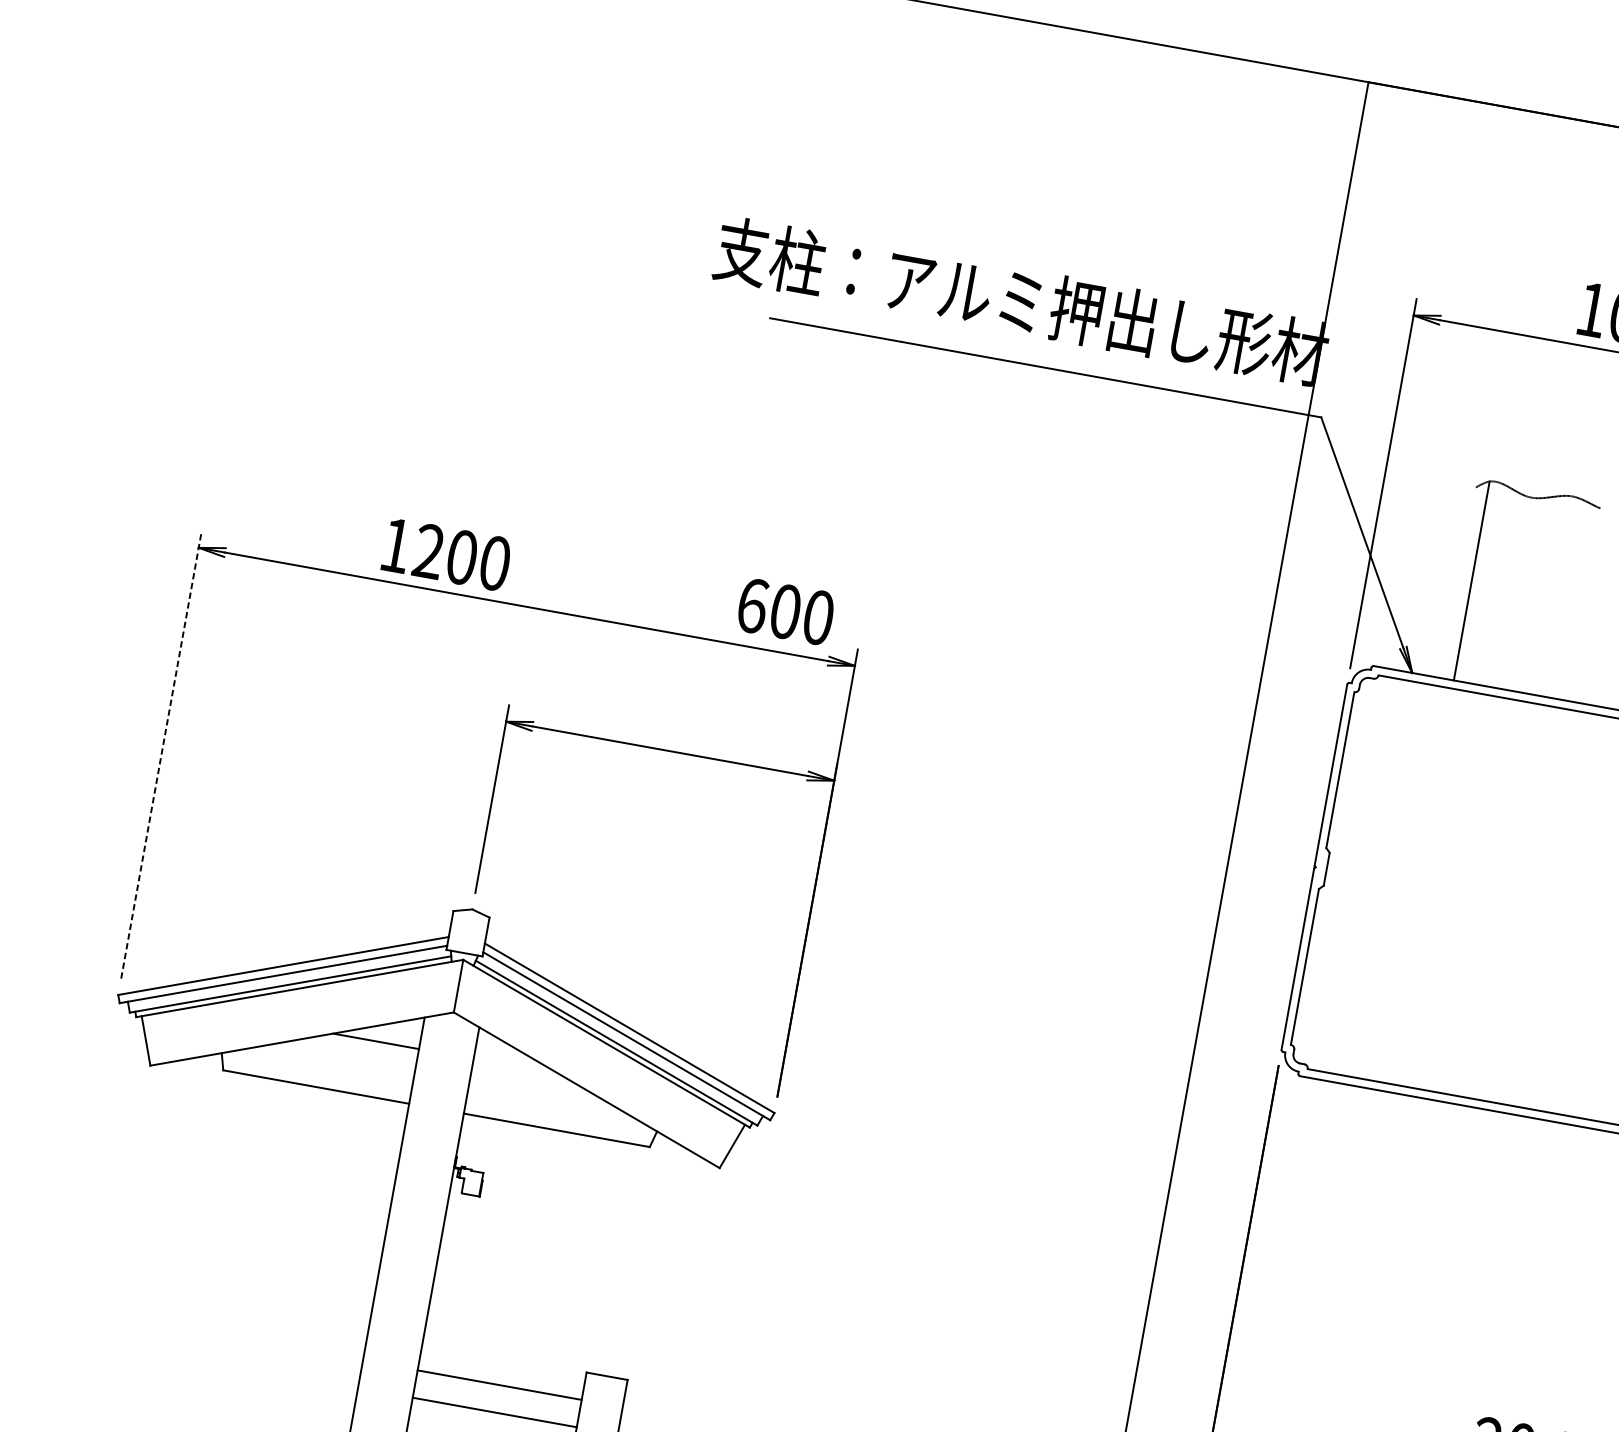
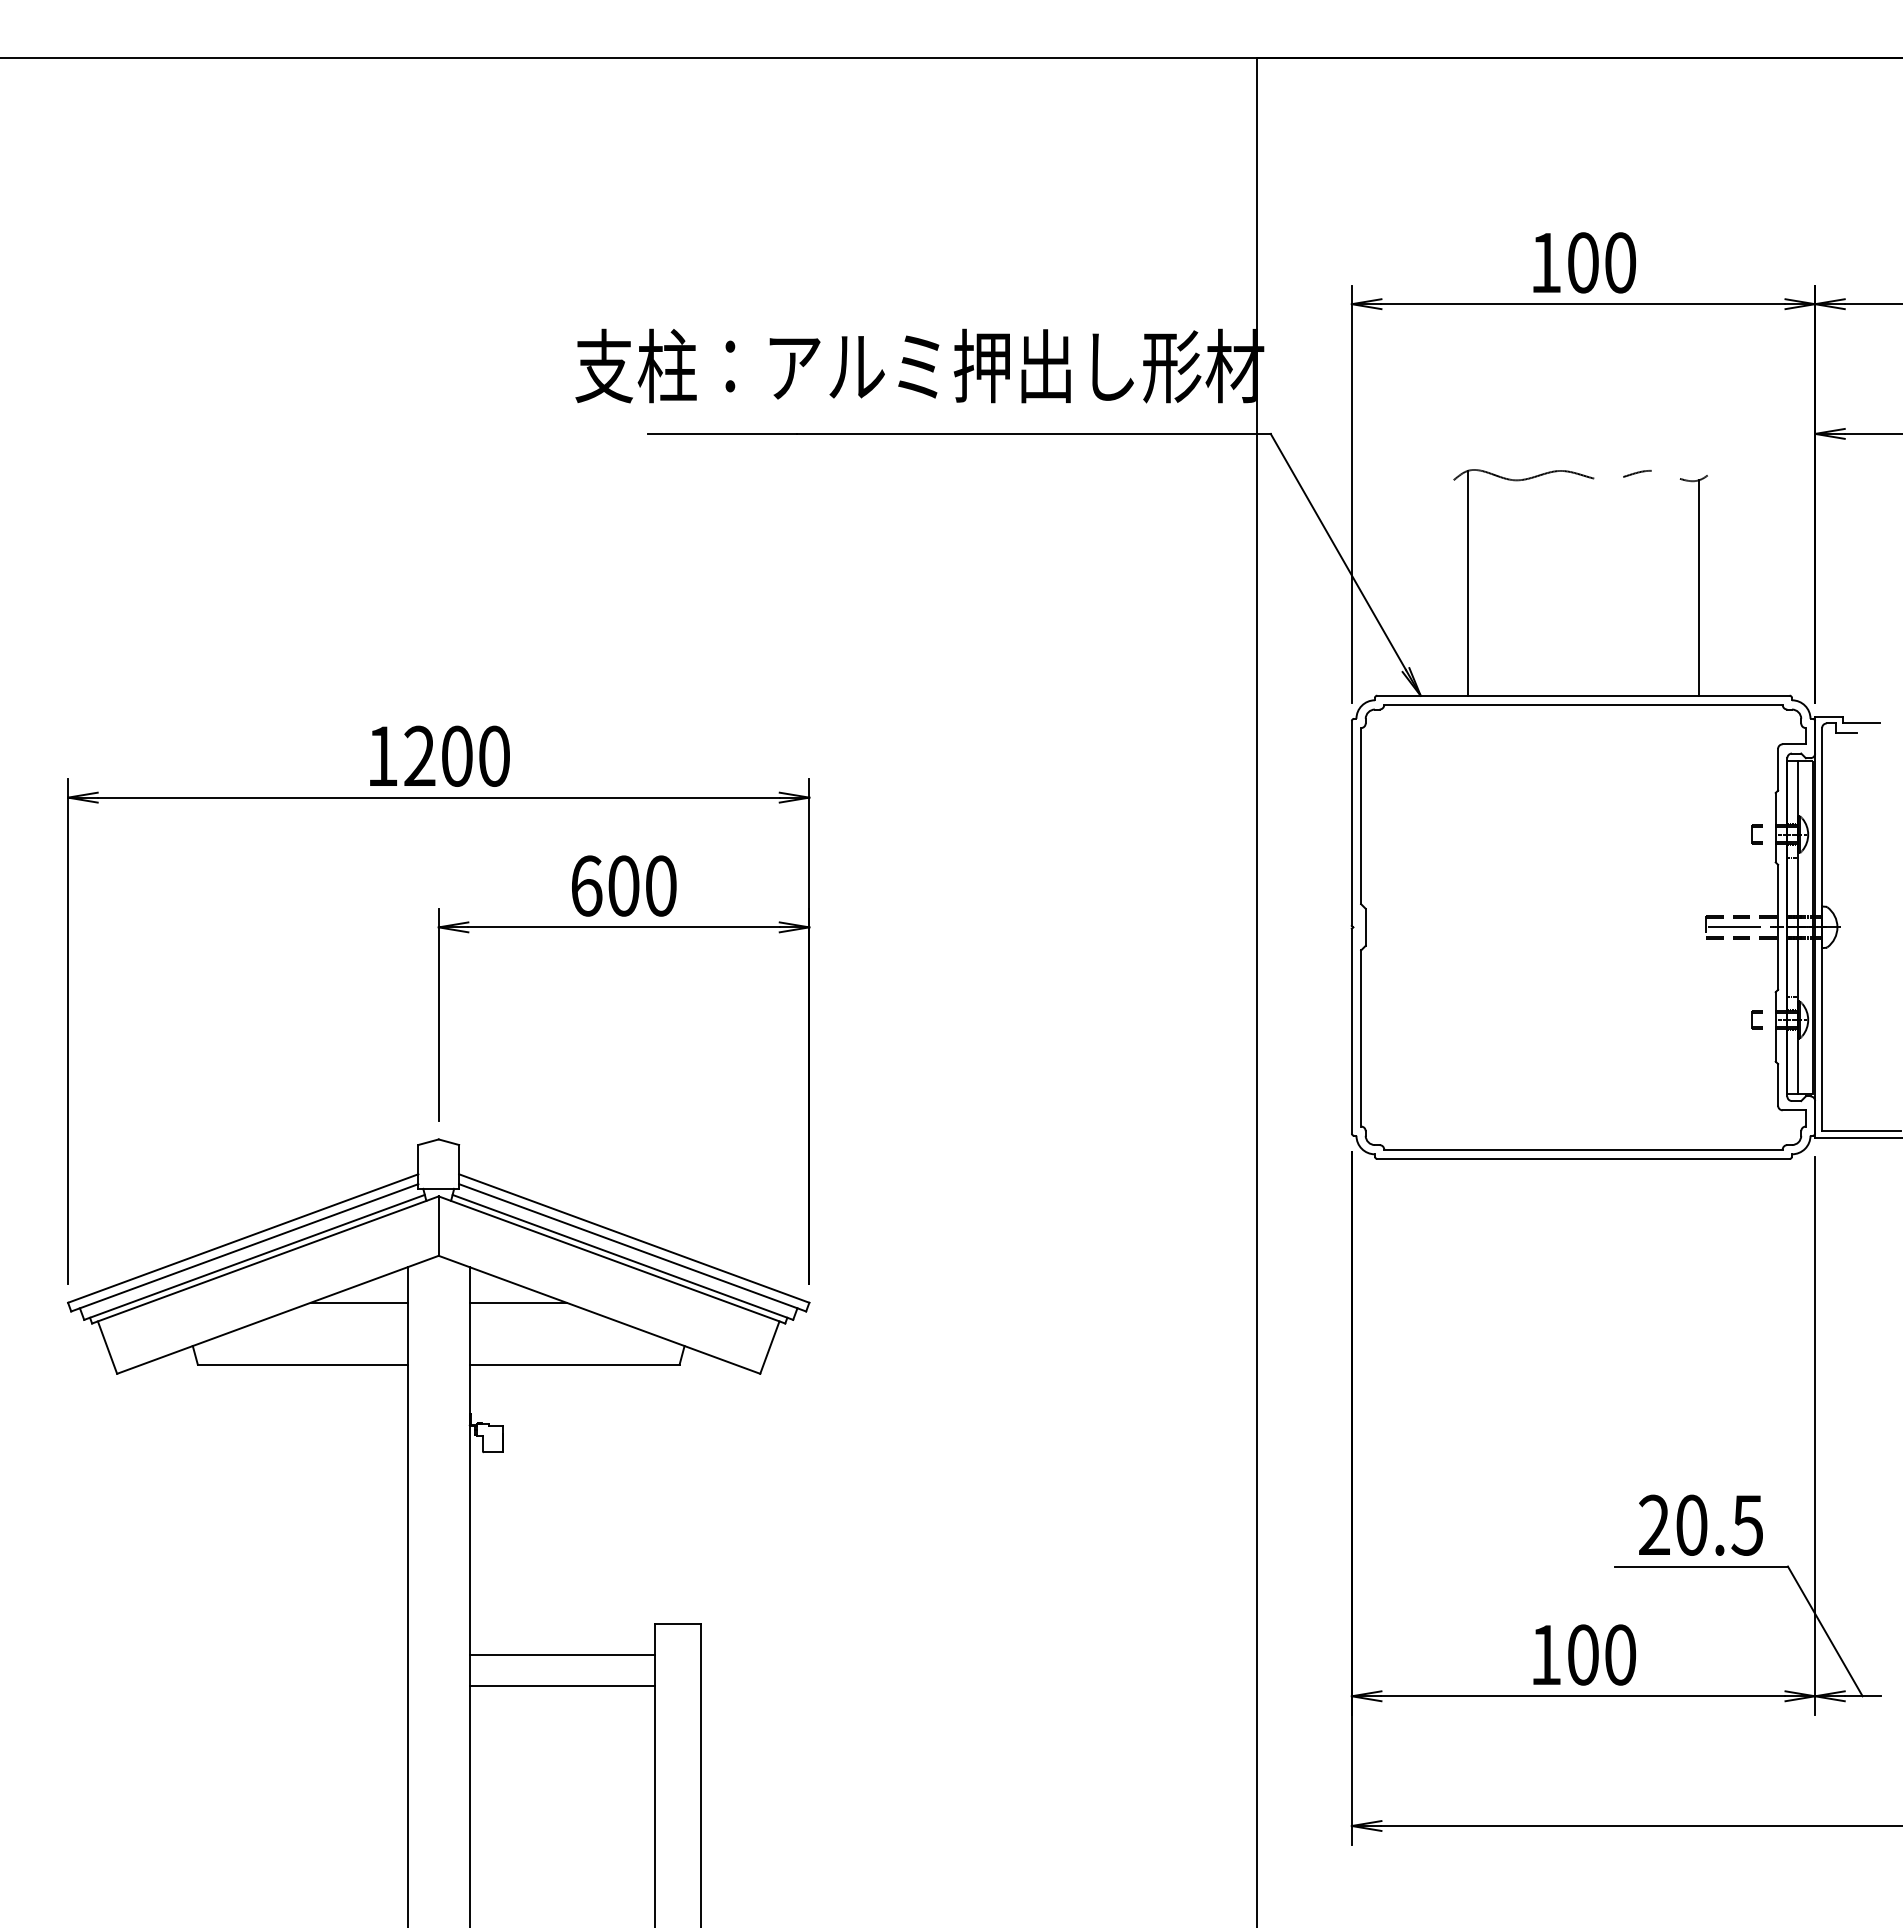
text: (446, 553) -> (439, 755), moved
text: (786, 611) -> (624, 885), moved
line: (161, 754) -> (68, 1031), dashed -> solid
line: (516, 1066) -> (517, 1302), added

